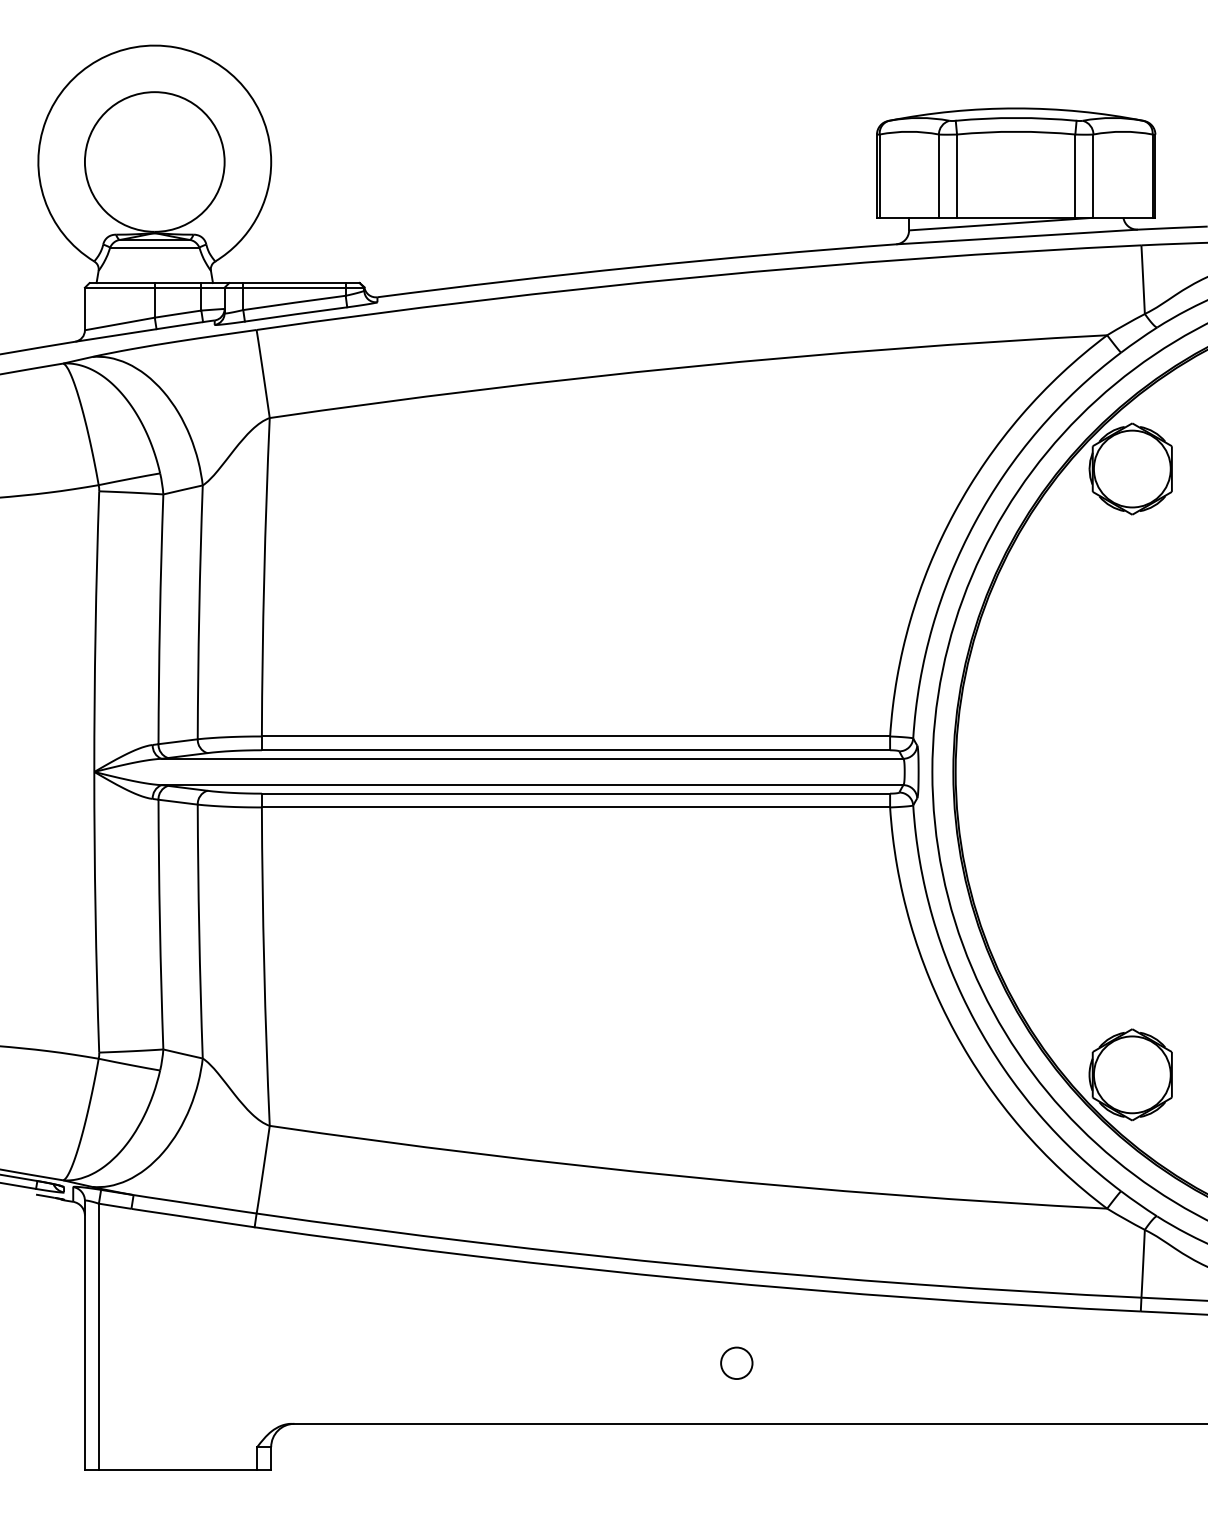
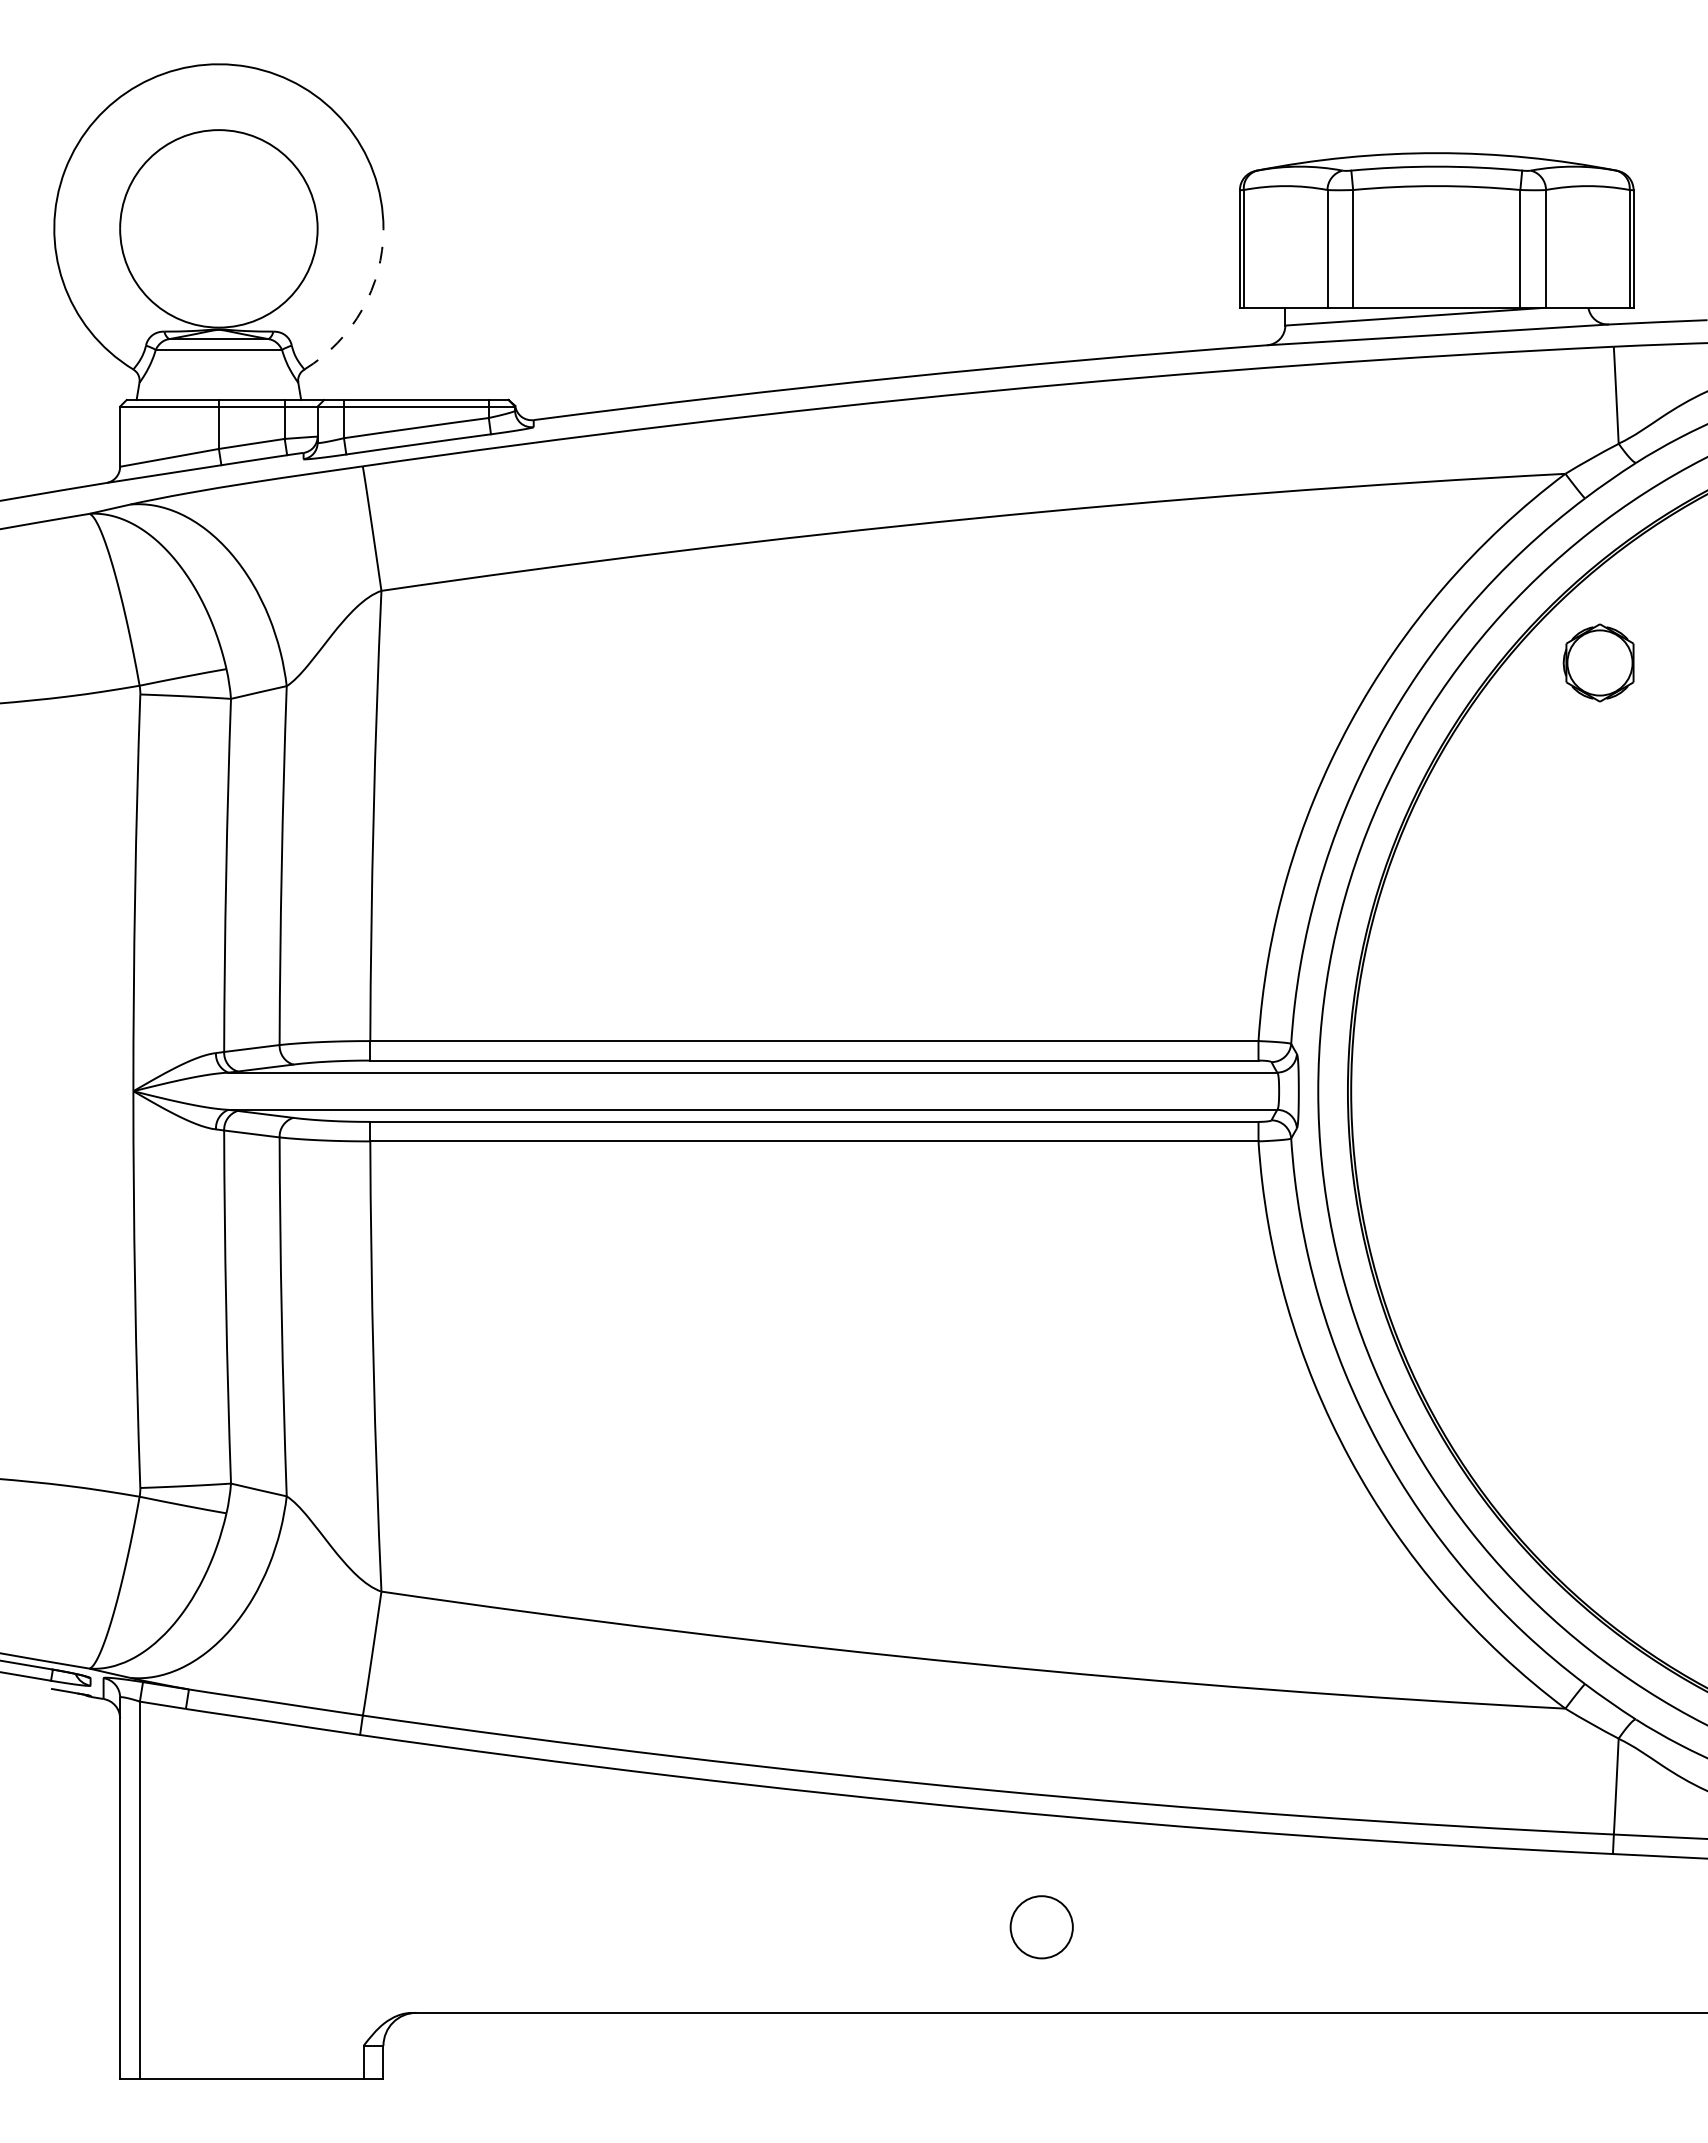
arc: (256, 219) -> (362, 309), solid -> dashed
part: (1130, 468) -> (1598, 662), size x0.6
part: (1130, 1074) -> (1598, 1519), removed
circle: (736, 1363) -> (1041, 1927), size x1.4

